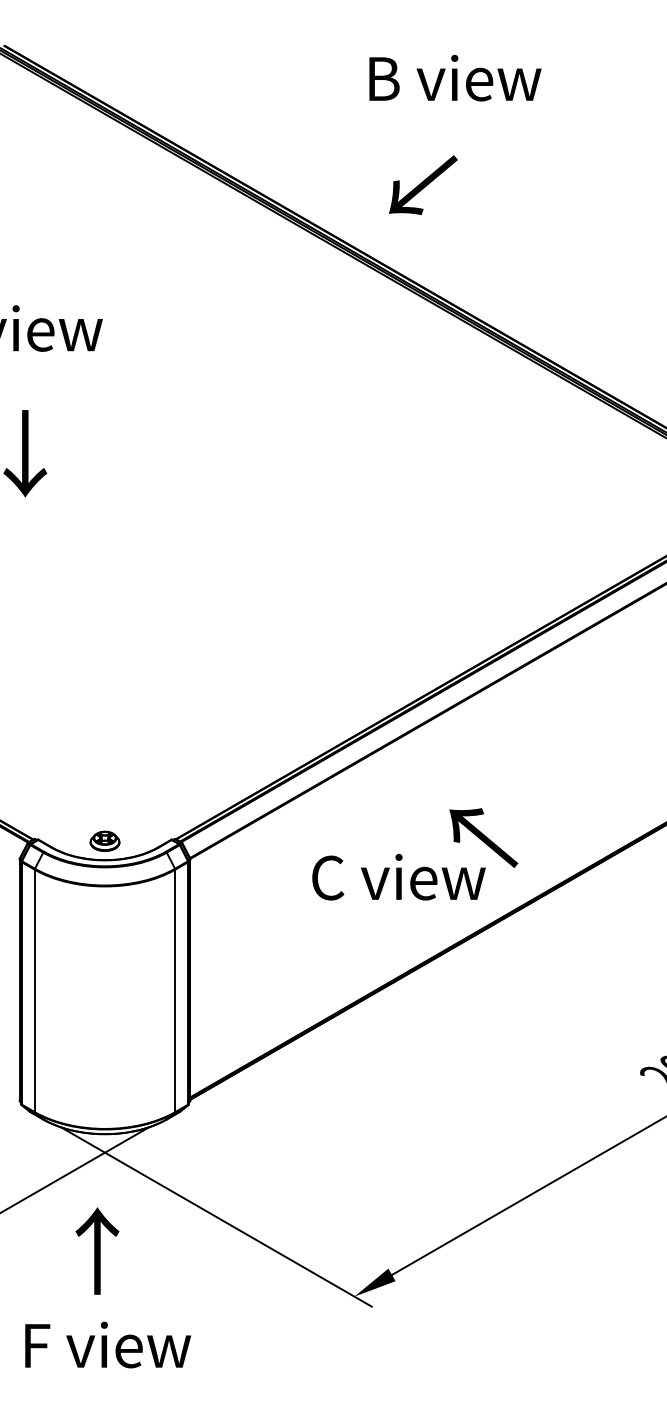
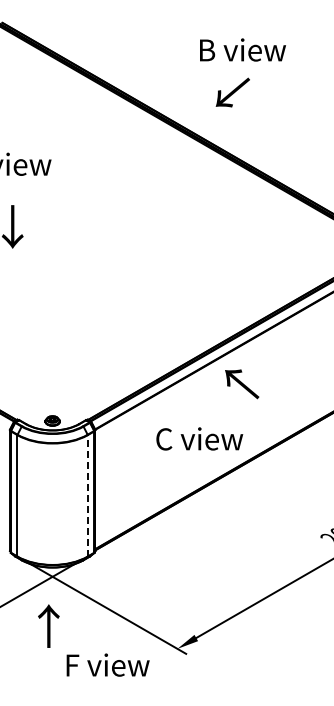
text: (454, 77) -> (242, 49), moved
text: (422, 185) -> (232, 92), moved
text: (484, 838) -> (242, 384), moved
line: (174, 990) -> (87, 495), solid -> dashed
text: (106, 1343) -> (107, 664), moved

